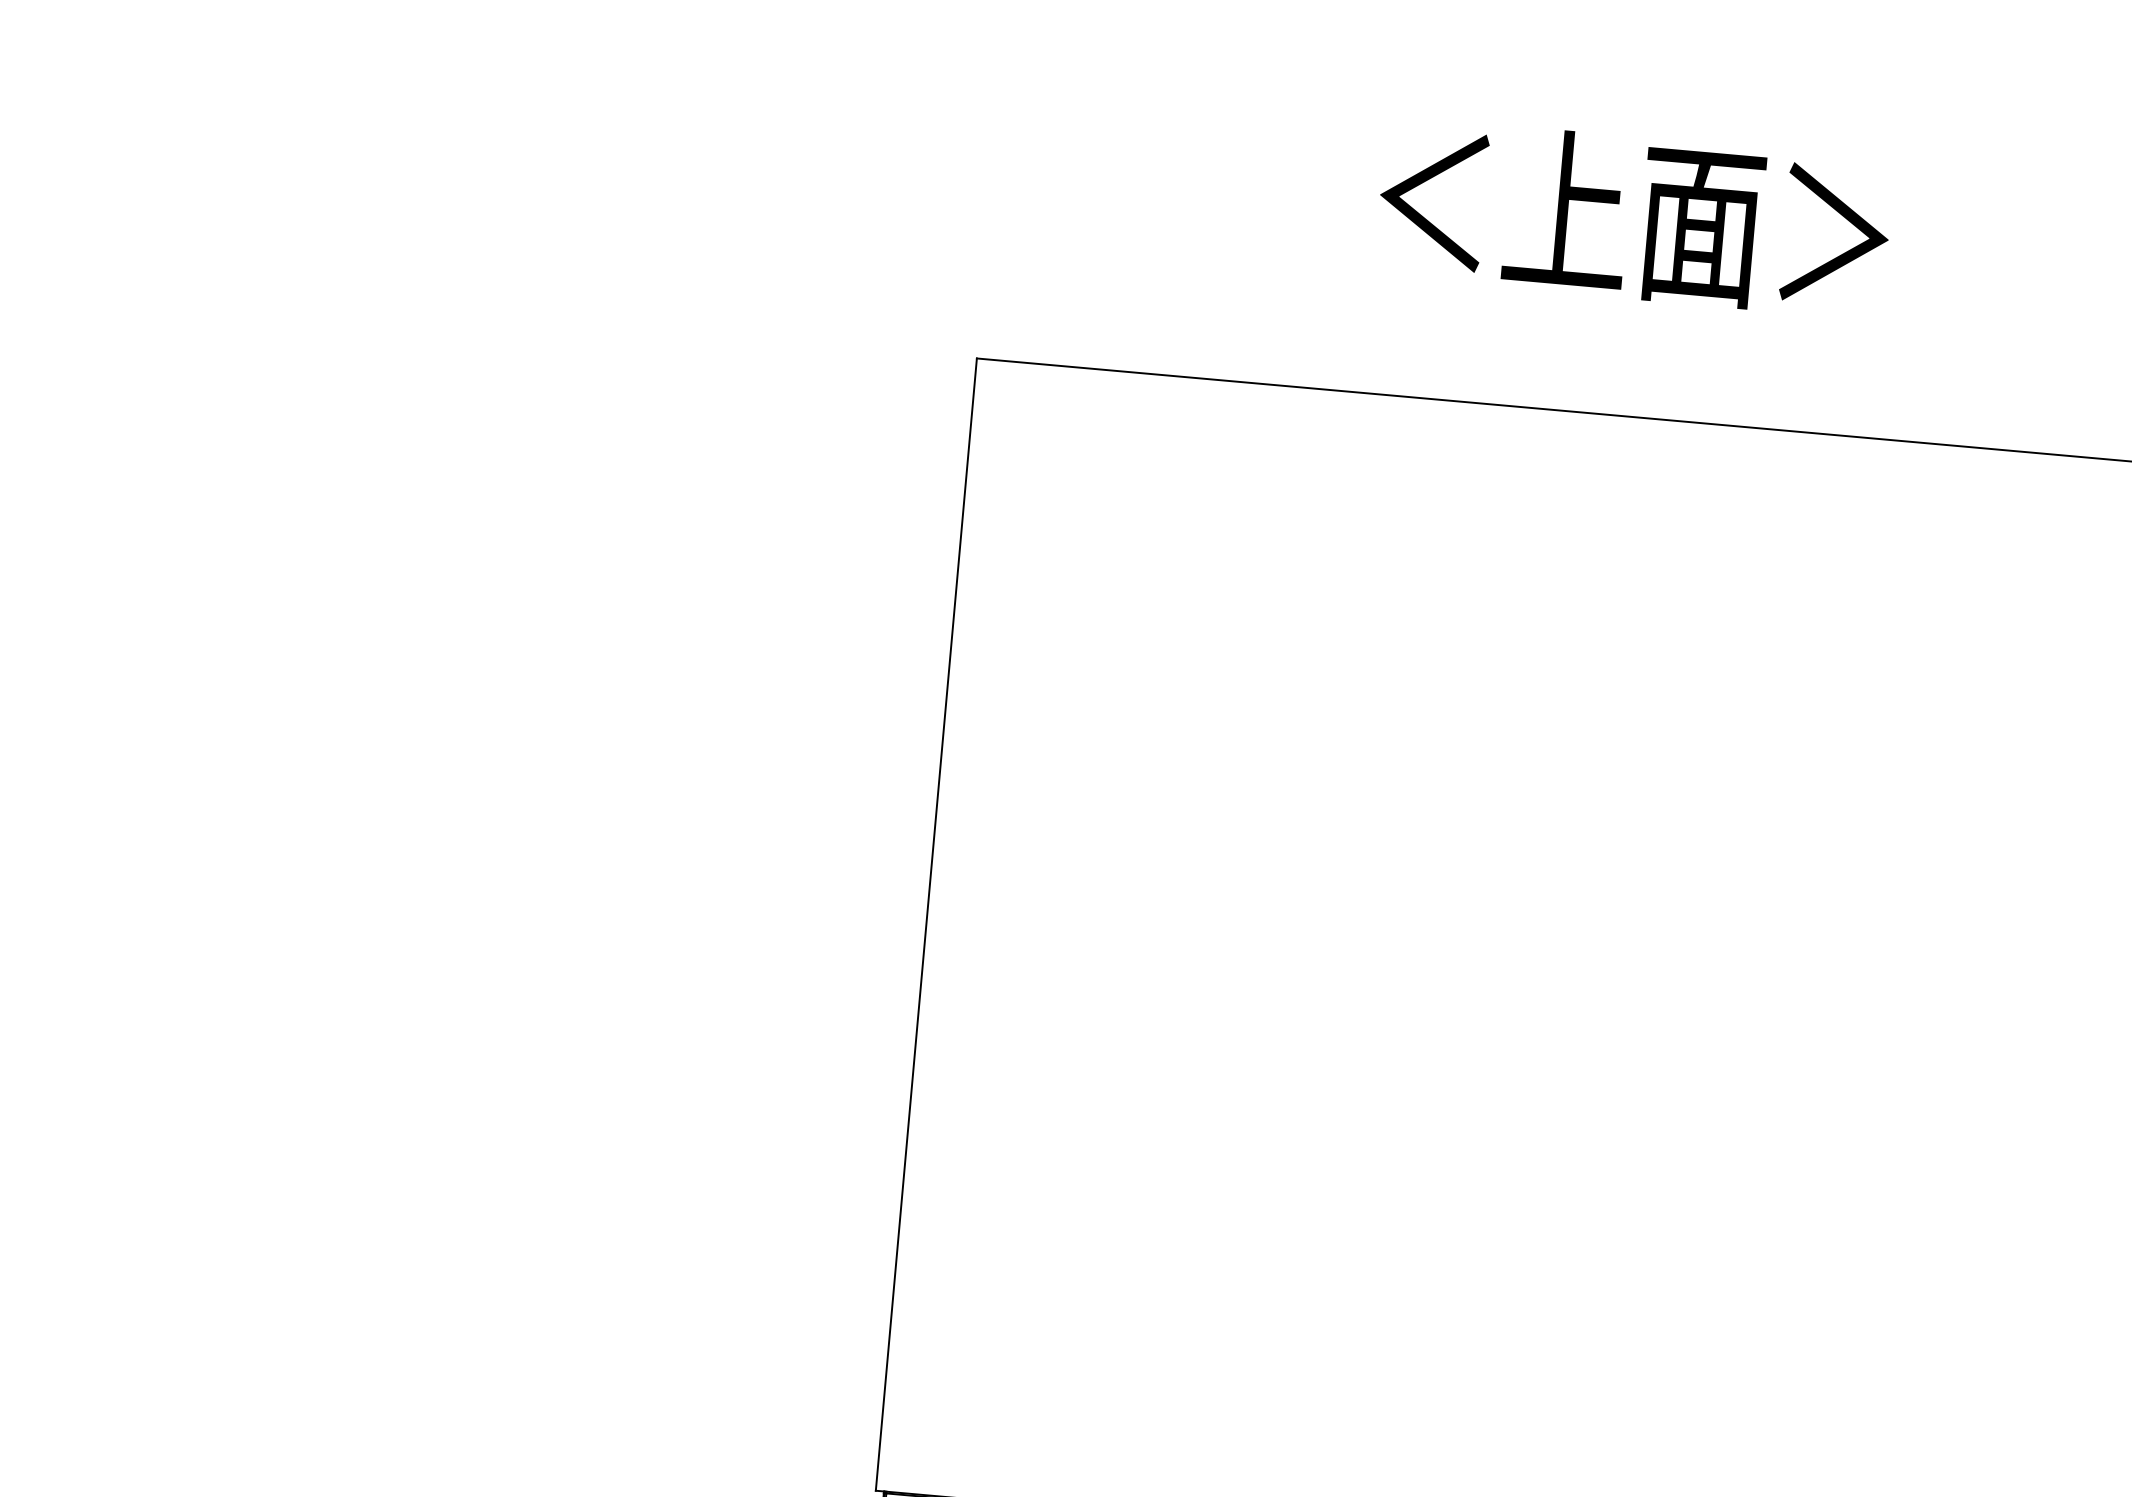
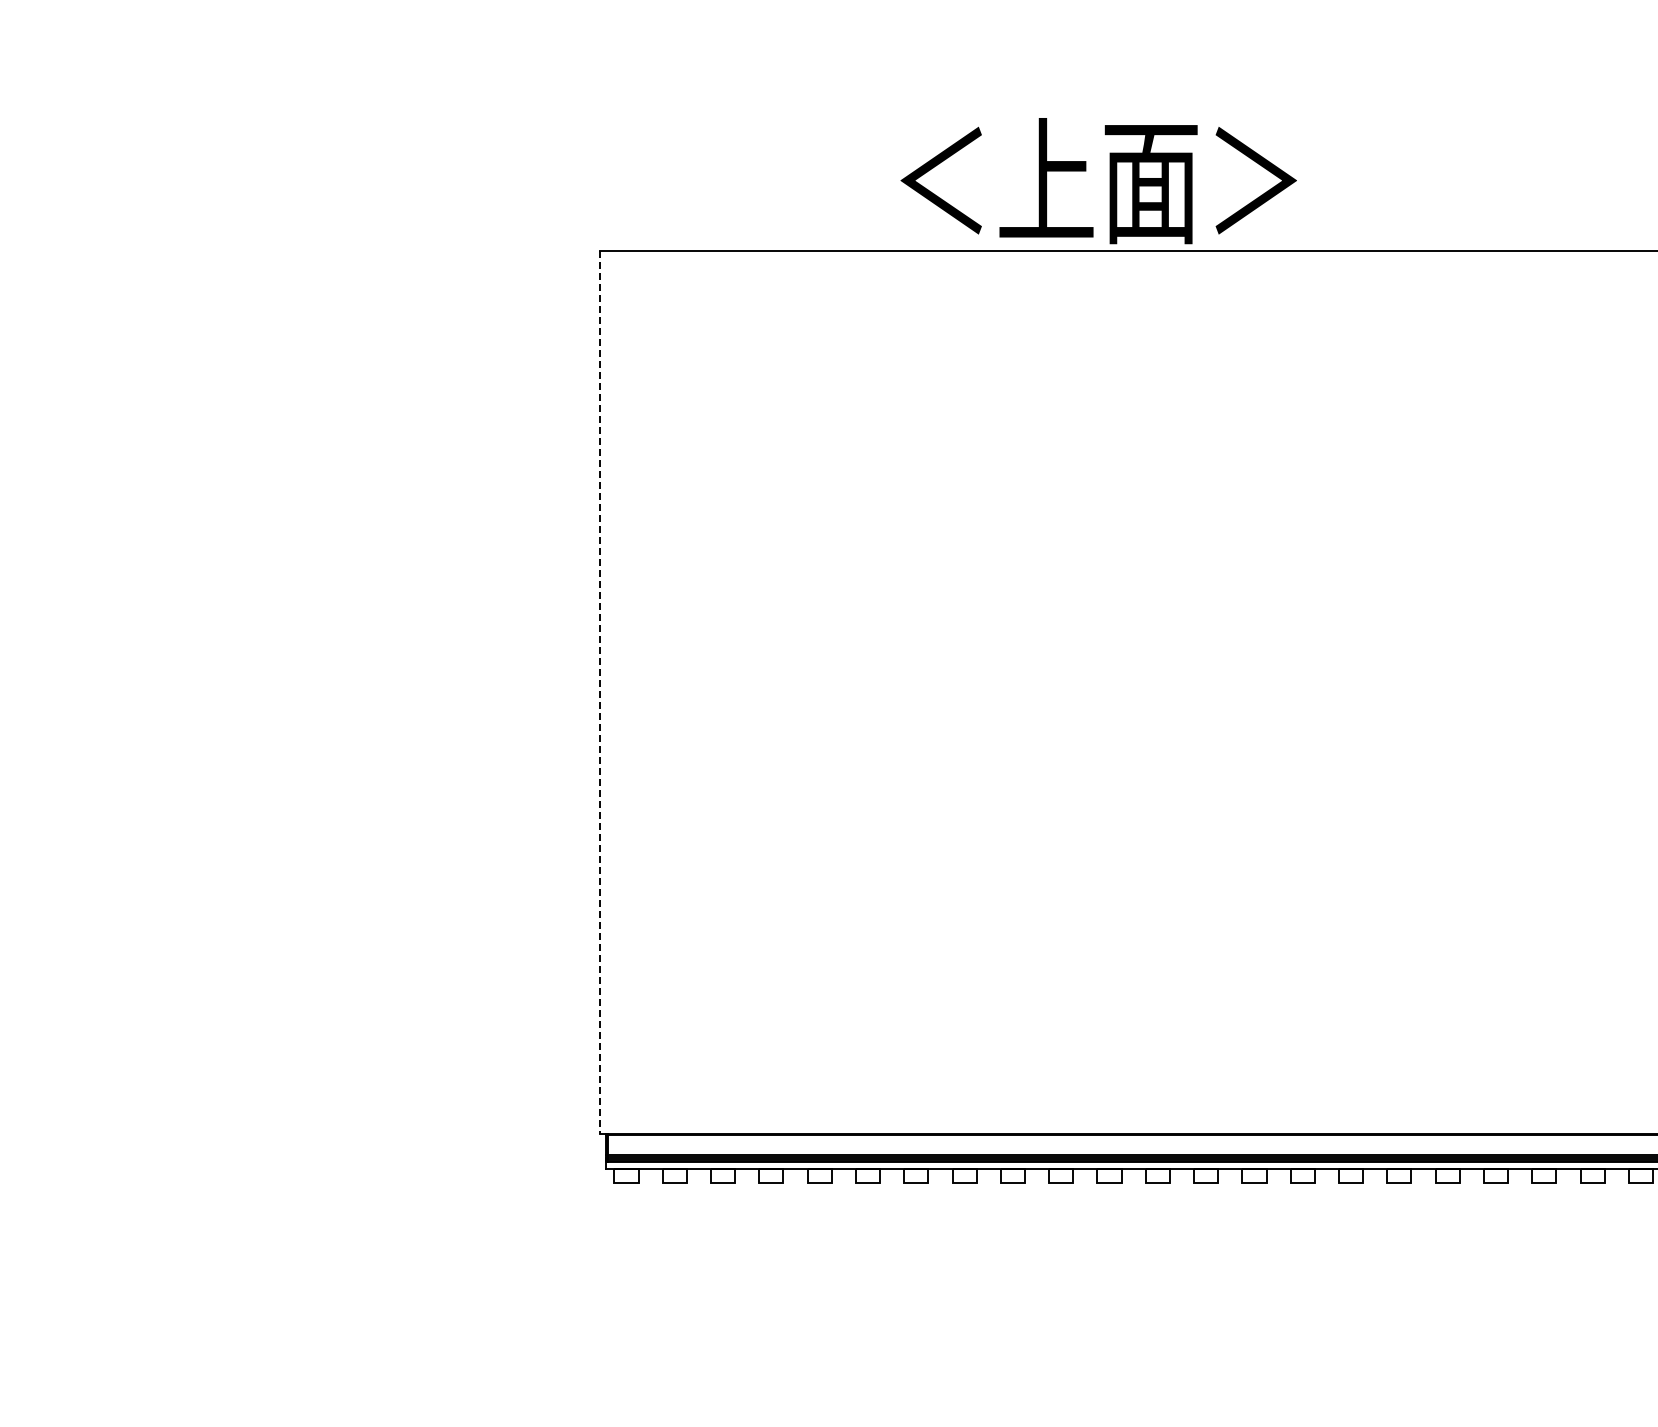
text: (1633, 218) -> (1098, 181), moved
line: (925, 925) -> (599, 693), solid -> dashed

